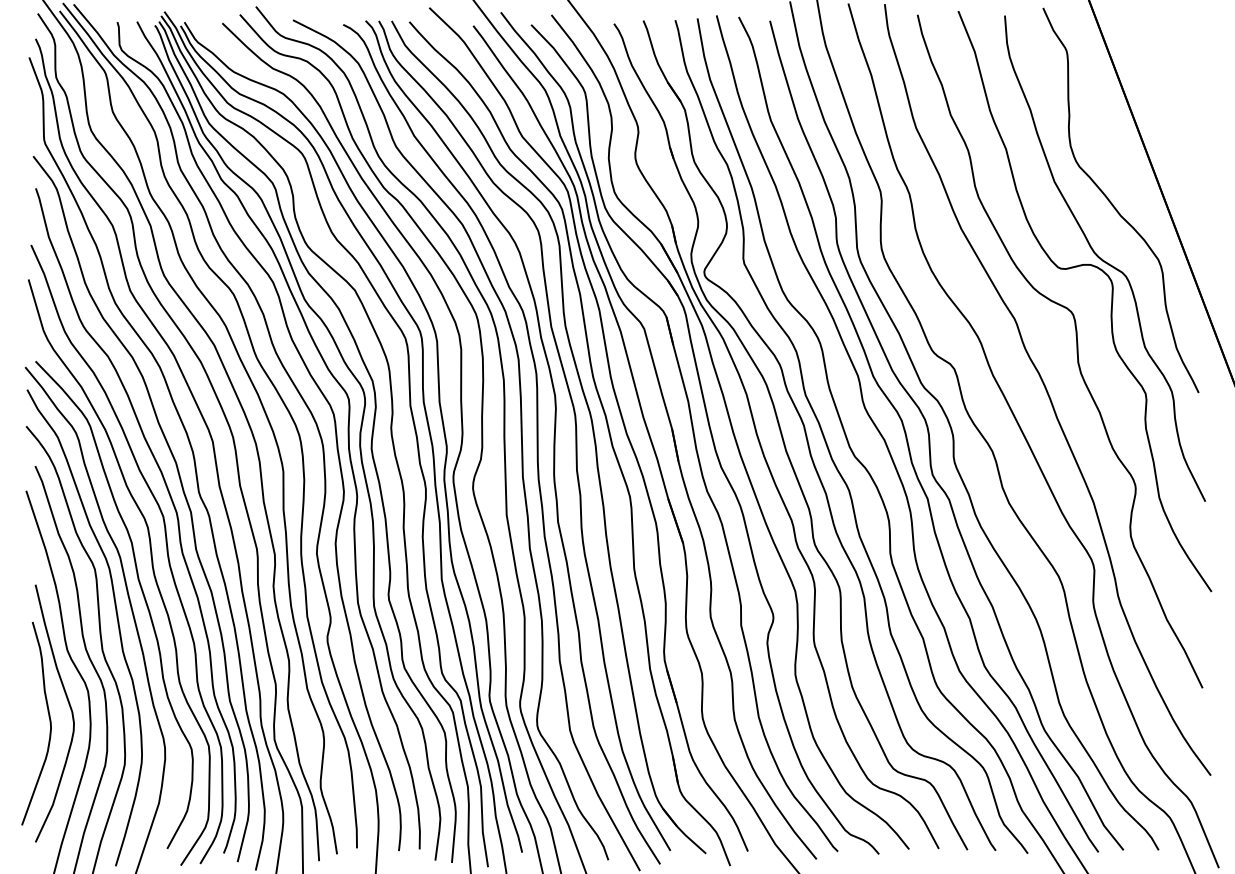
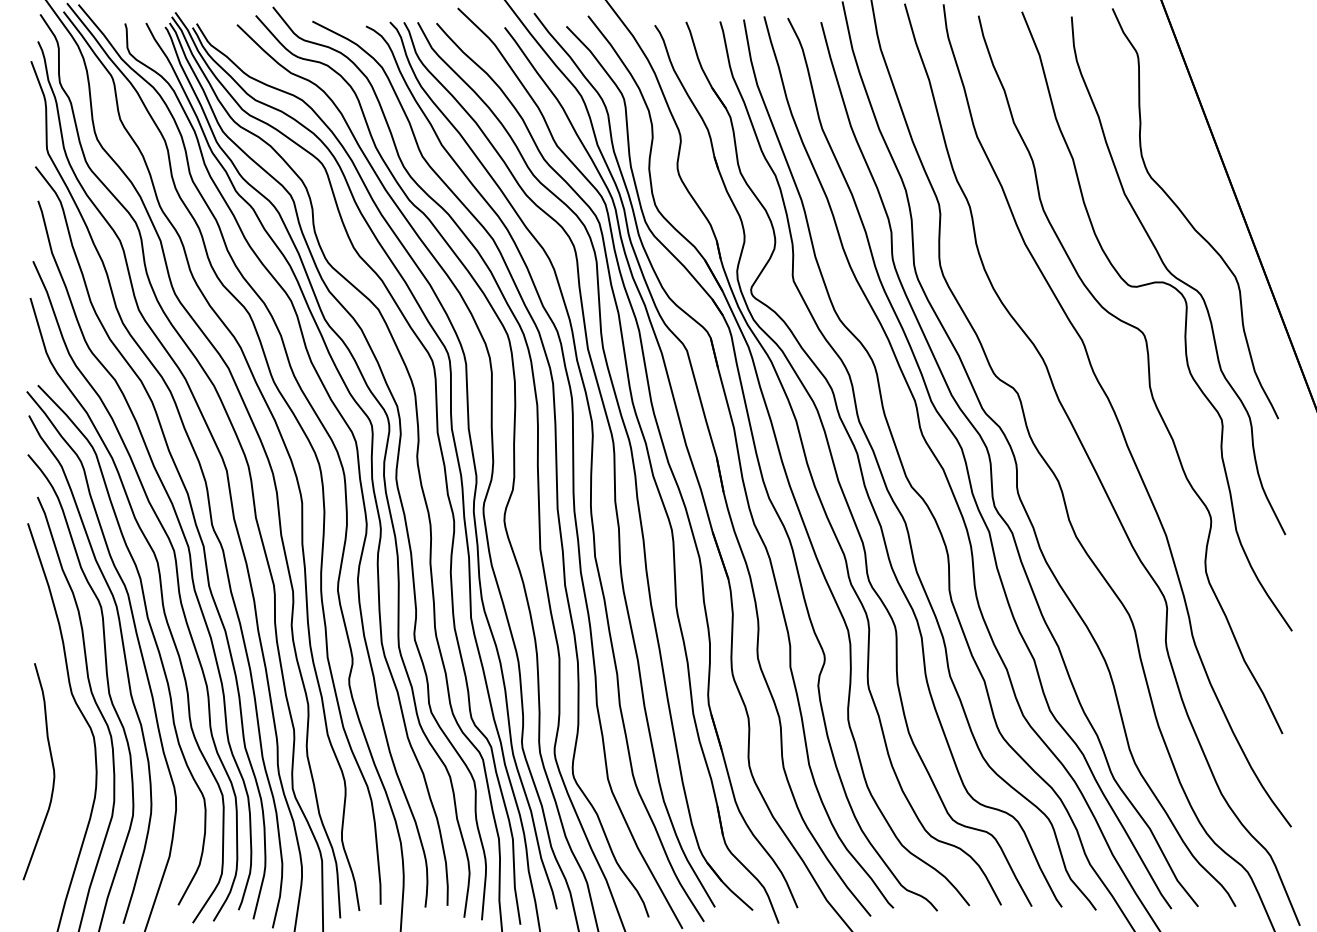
curve: (69, 707) -> (74, 754), removed

